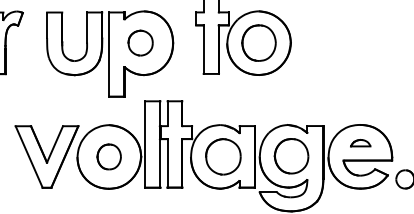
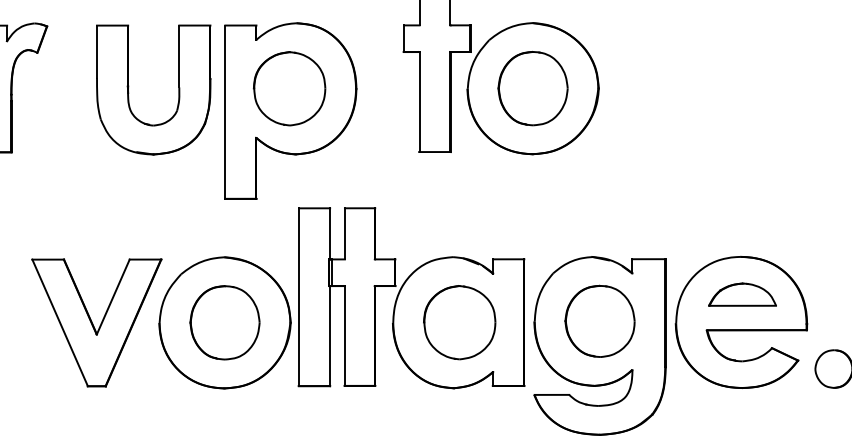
part: (140, 42) -> (289, 87), size x1.43
part: (360, 142) -> (741, 293), size x1.67
part: (108, 156) -> (223, 321), size x1.43

